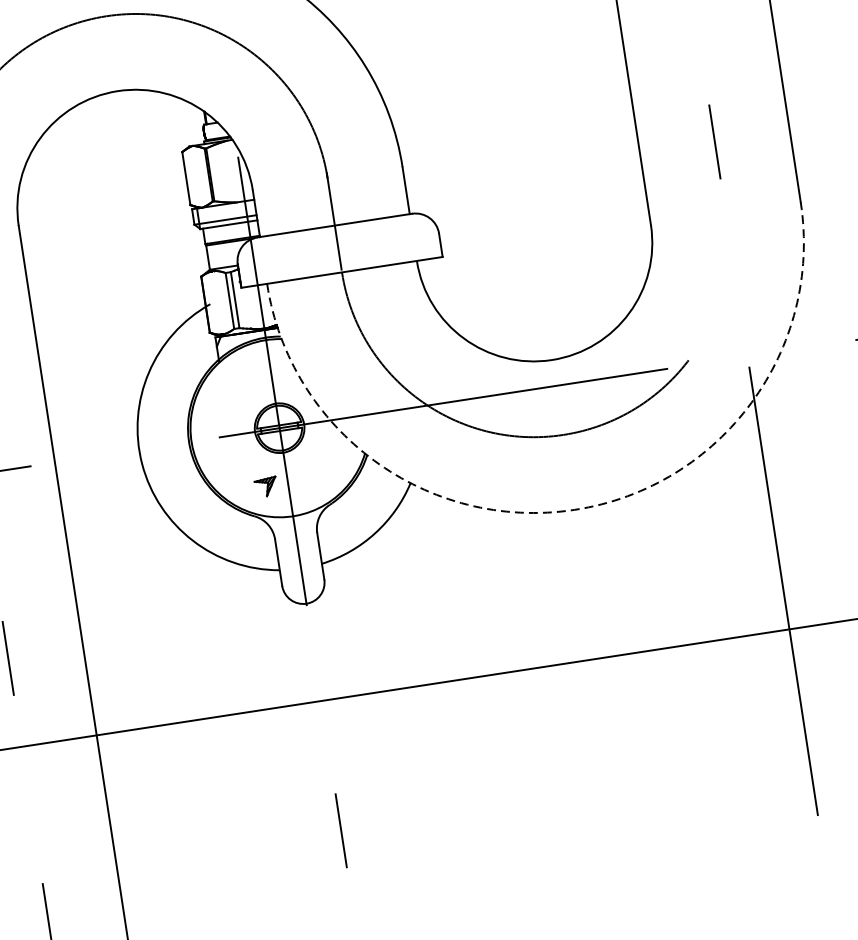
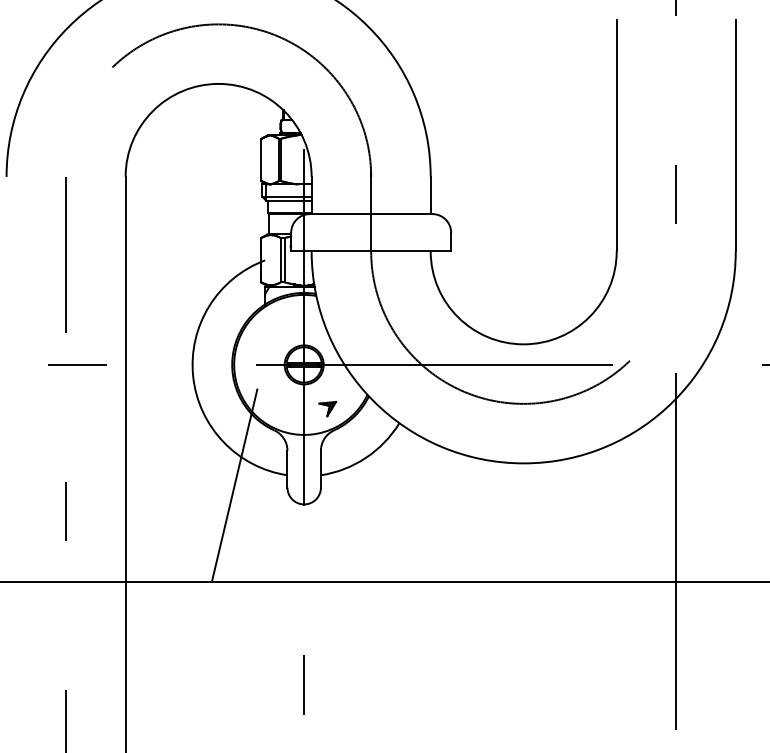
part: (265, 487) -> (327, 409), moved
arc: (574, 510) -> (523, 463), dashed -> solid
line: (215, 593) -> (234, 485), added

